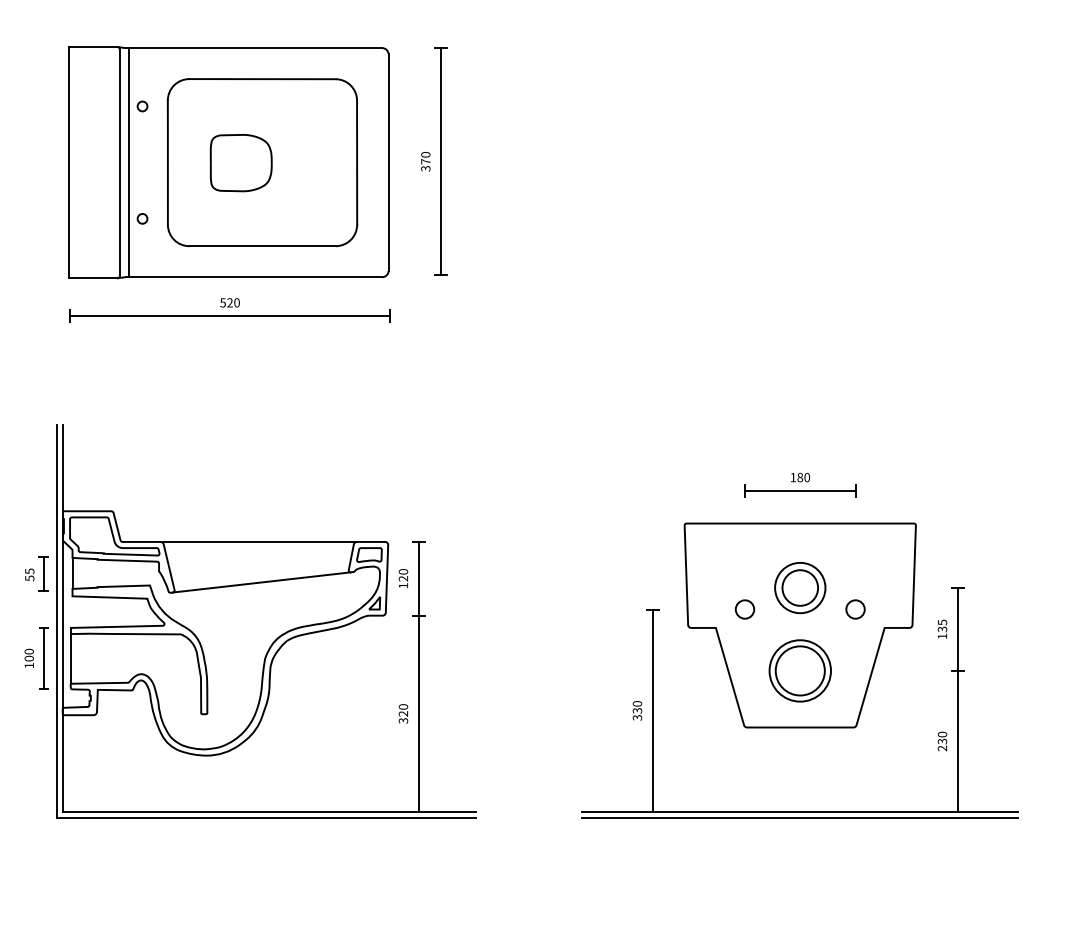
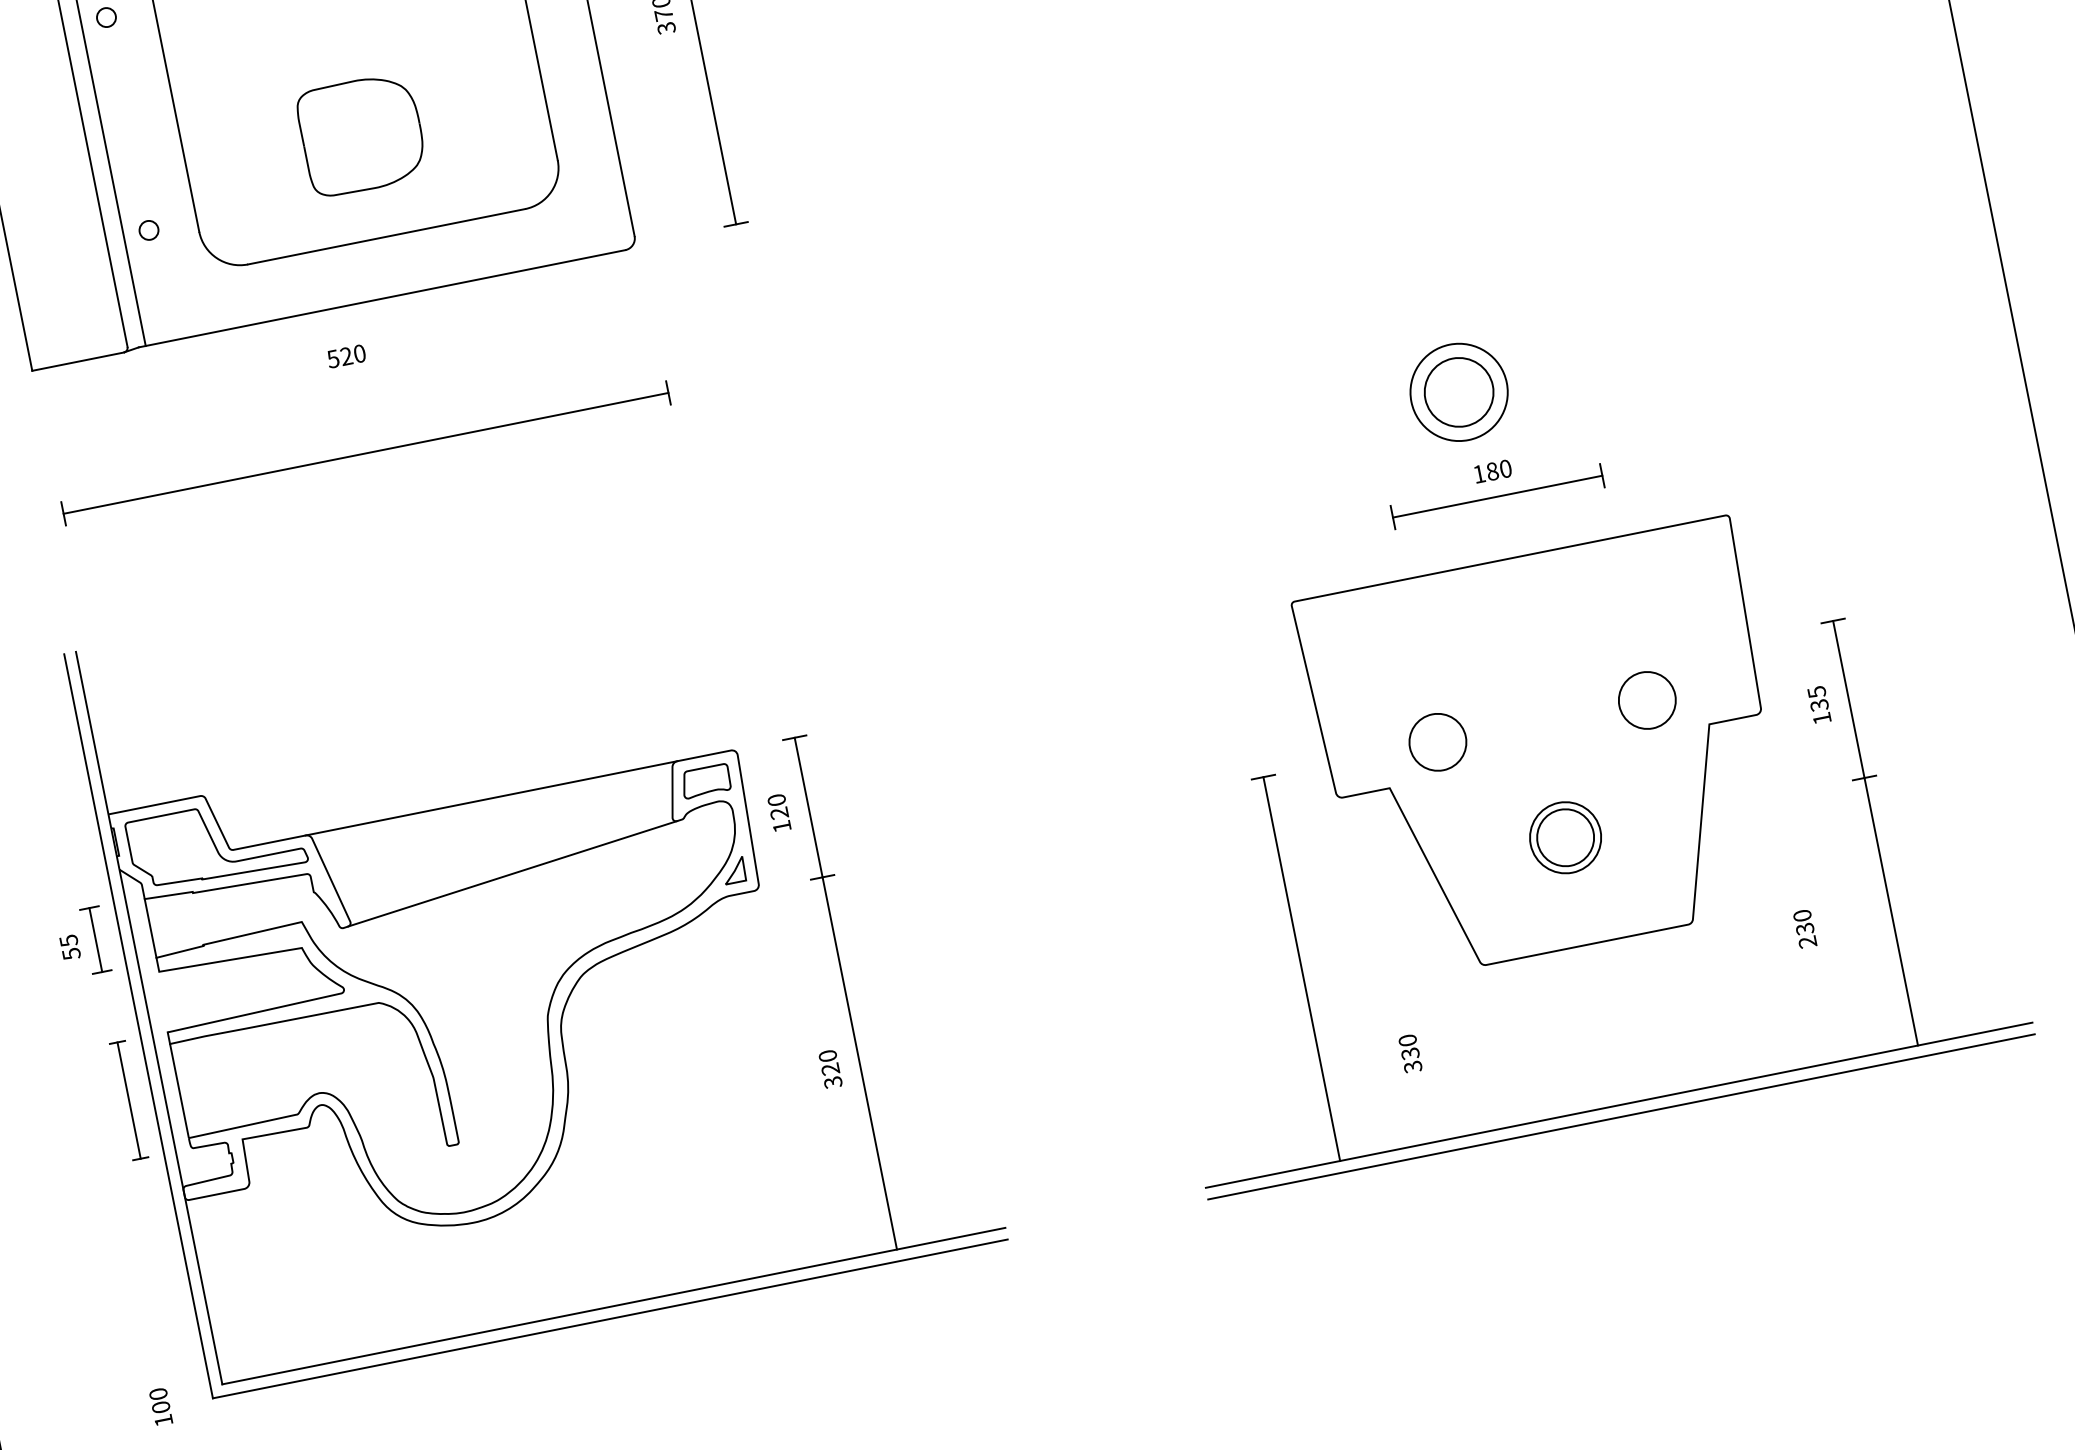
part: (240, 163) -> (360, 136), moved
part: (229, 315) -> (364, 452), moved
part: (800, 588) -> (1459, 393), moved
circle: (744, 609) -> (1436, 742), size x1.6
circle: (855, 609) -> (1647, 700), size x1.6
text: (28, 657) -> (159, 1405), moved
part: (799, 670) -> (1564, 837), size x0.6
text: (637, 710) -> (1410, 1053), moved
text: (942, 741) -> (1805, 928), moved

